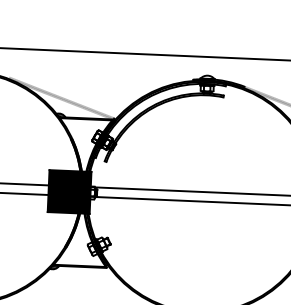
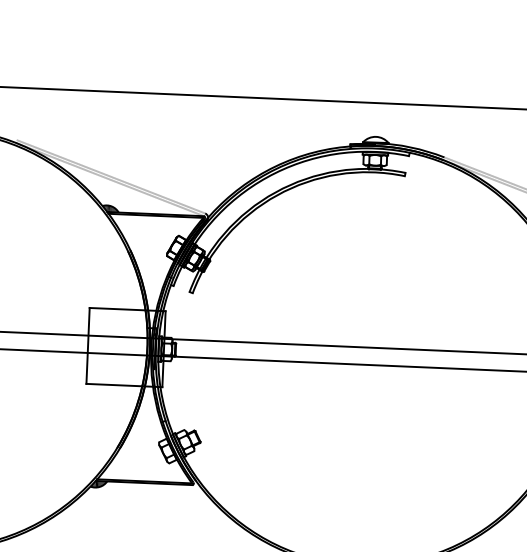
fill: (69, 191) -> (125, 346), removed

